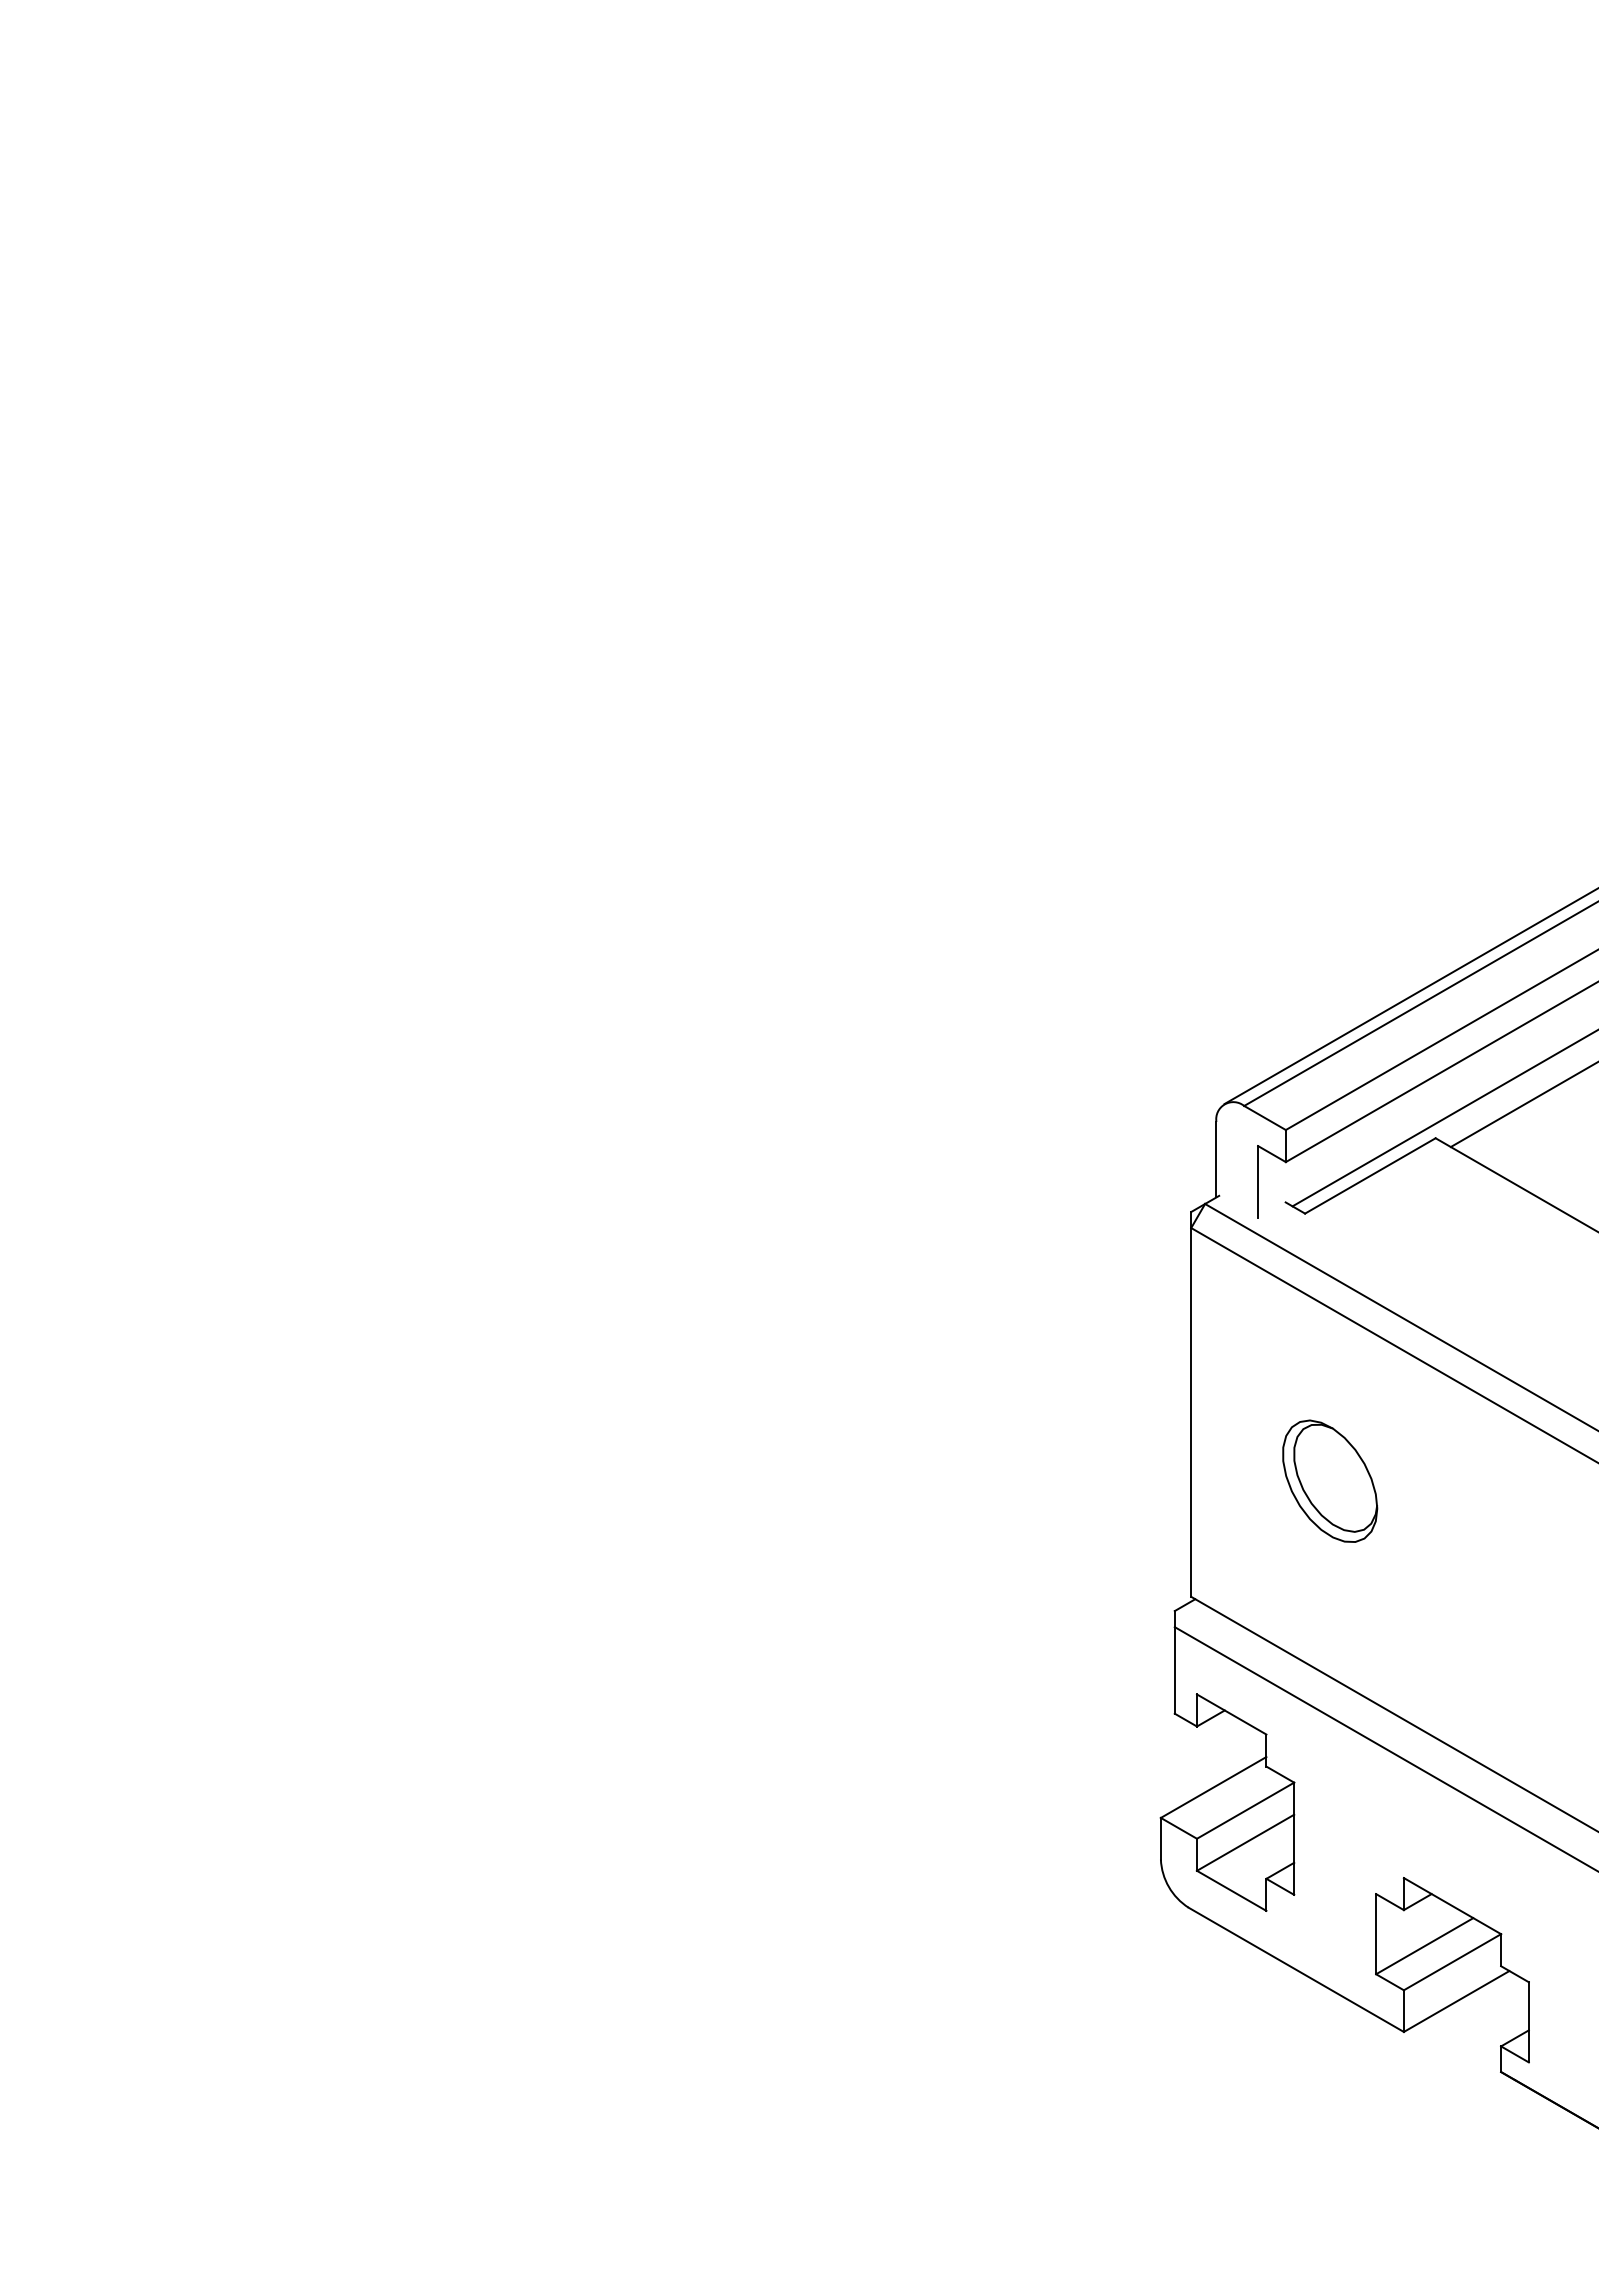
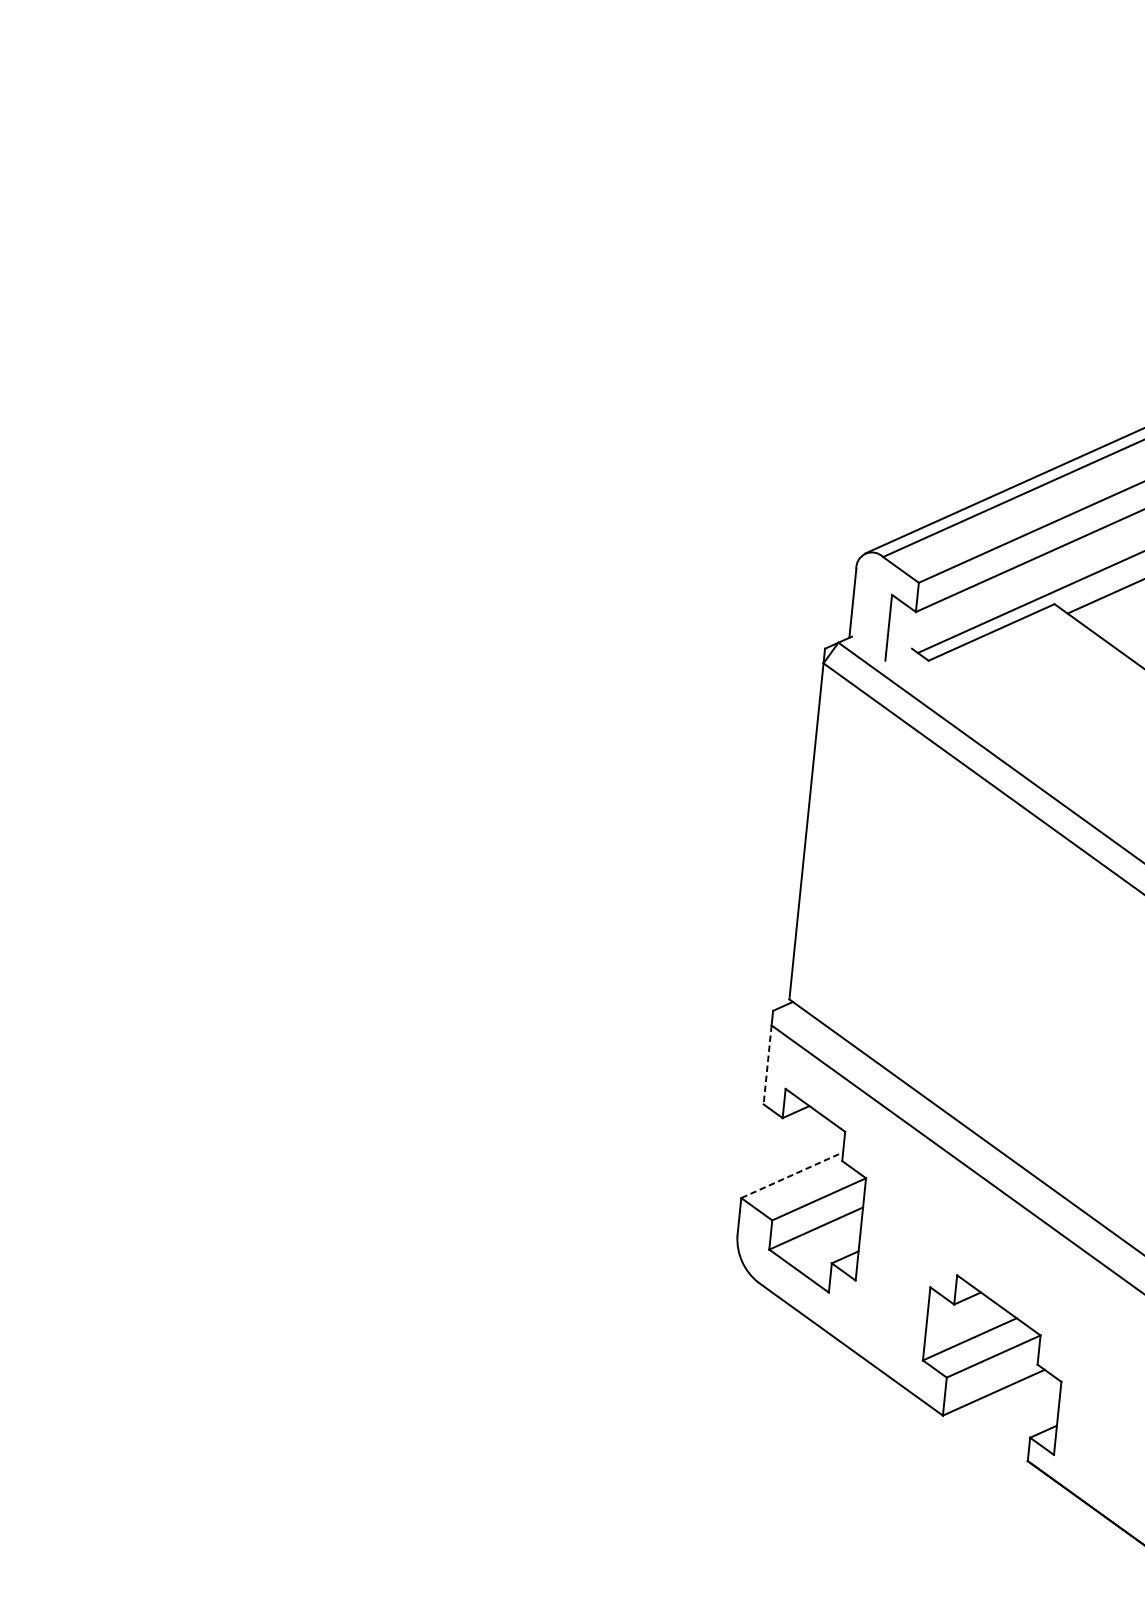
part: (1330, 1480) -> (927, 906), removed
line: (1174, 1670) -> (767, 1064), solid -> dashed
line: (1213, 1787) -> (792, 1175), solid -> dashed

